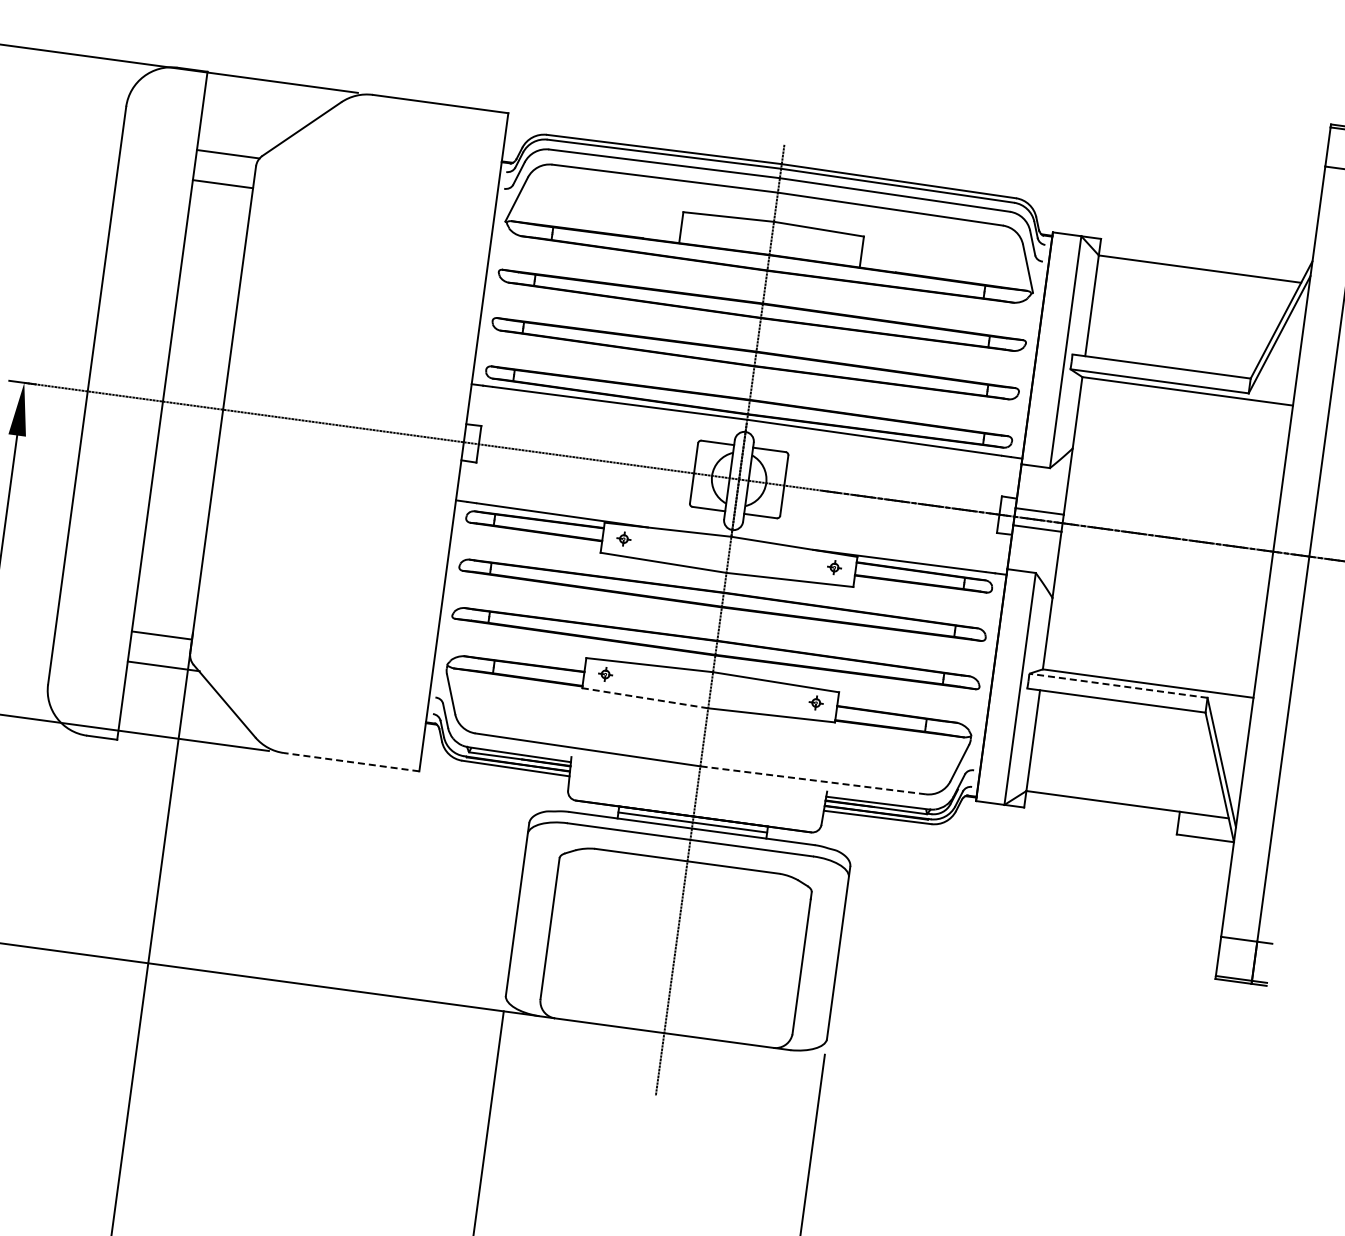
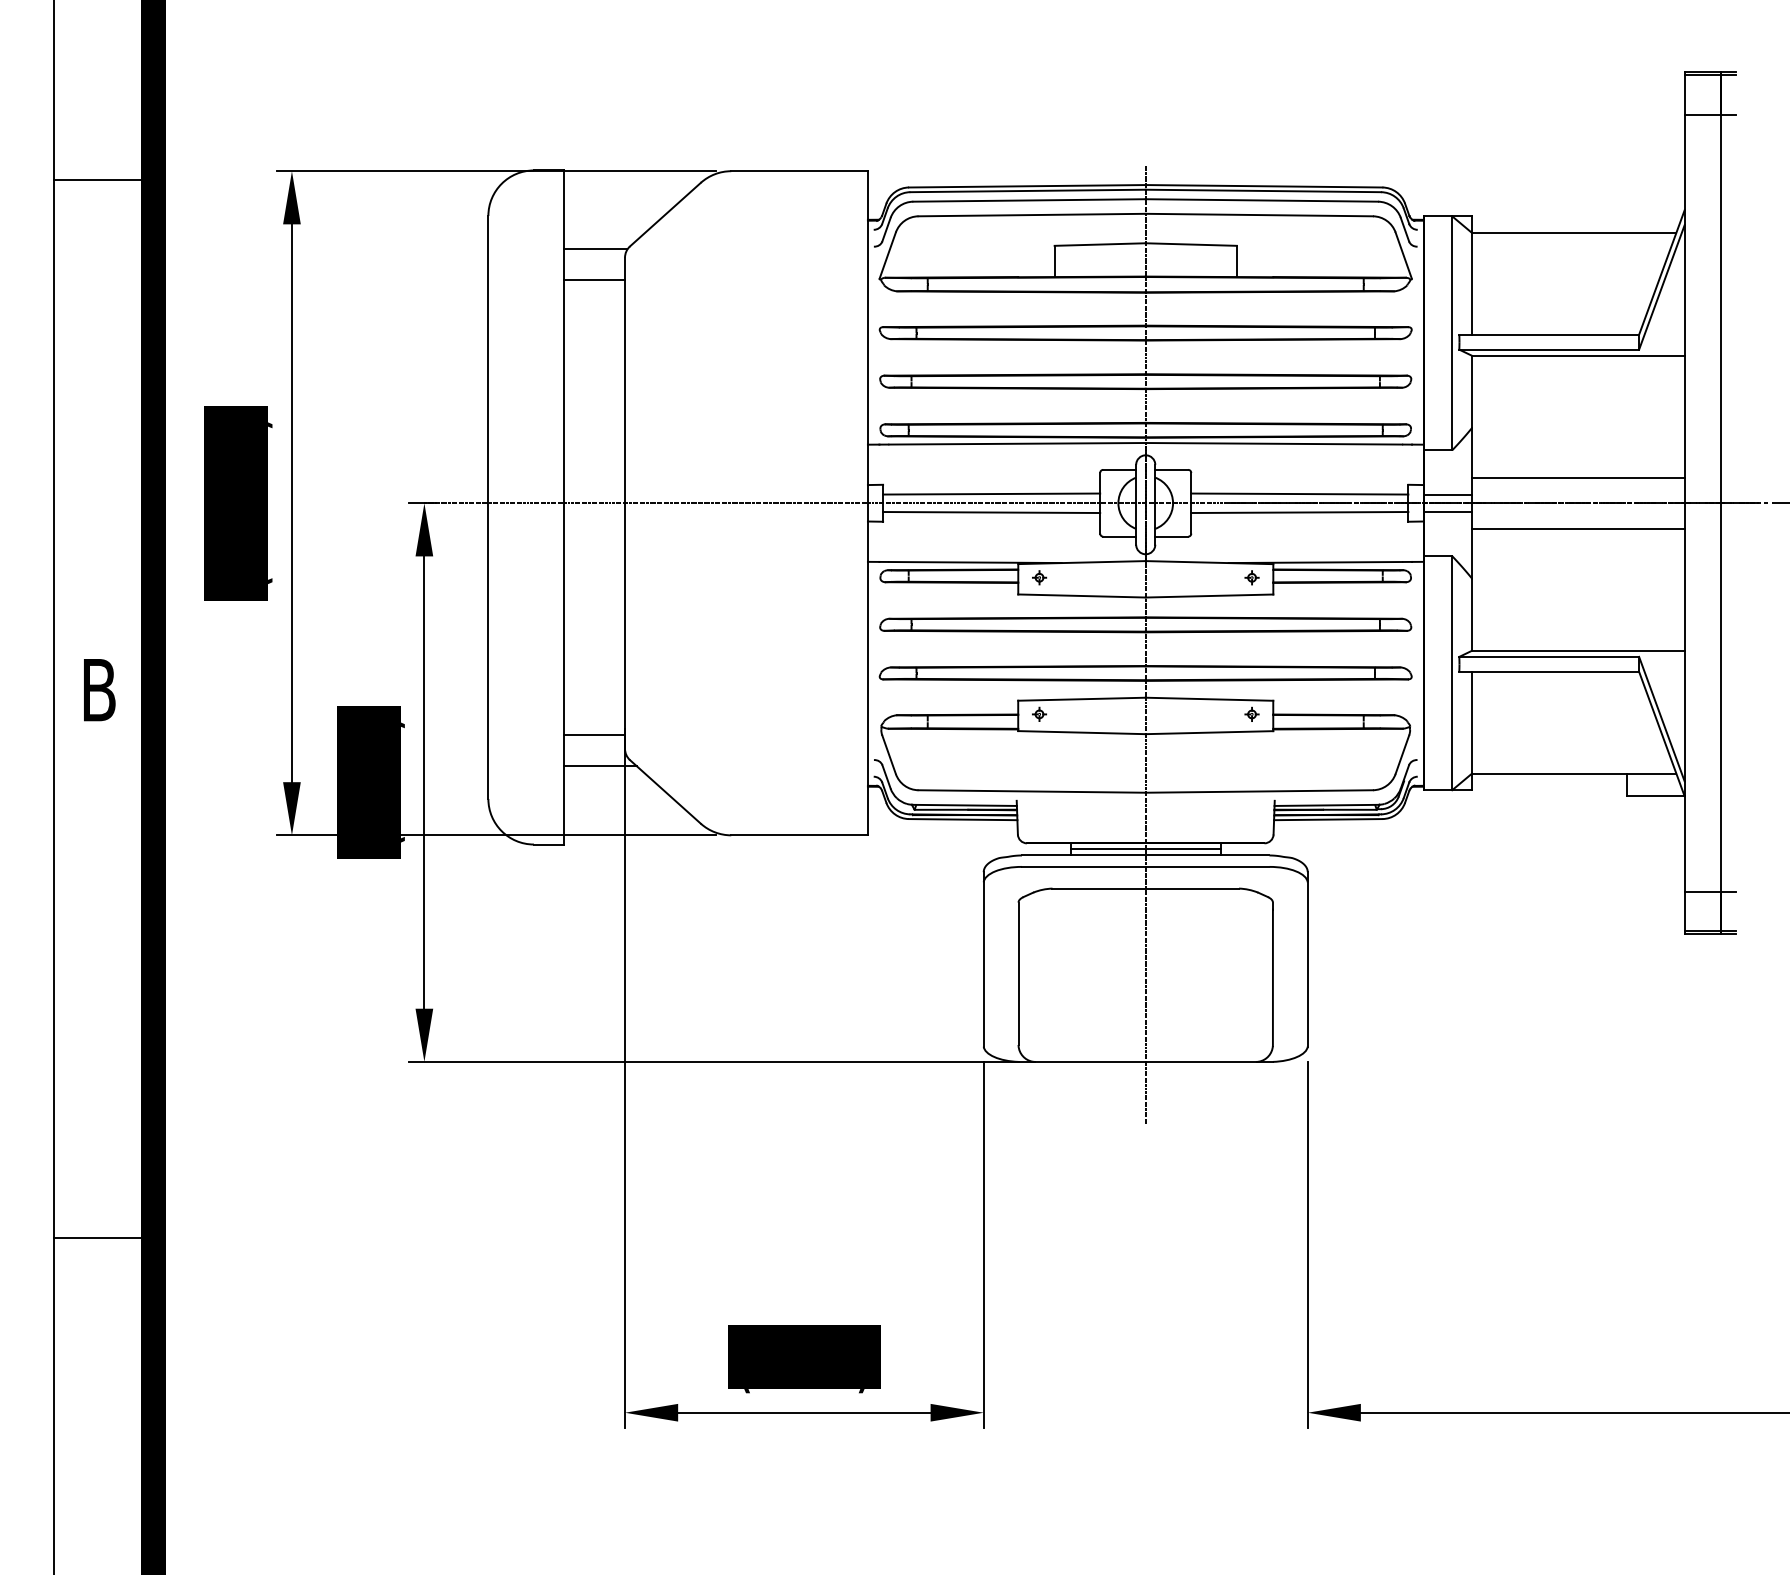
line: (587, 449) -> (991, 493), added
line: (585, 467) -> (991, 512), added
line: (892, 490) -> (1299, 493), added
line: (890, 509) -> (1299, 512), added
line: (1171, 511) -> (1578, 477), added
line: (1164, 562) -> (1578, 528), added
line: (1118, 685) -> (1549, 656), dashed -> solid
line: (644, 698) -> (1081, 732), dashed -> solid
line: (351, 762) -> (799, 835), dashed -> solid
line: (813, 780) -> (1259, 791), dashed -> solid

